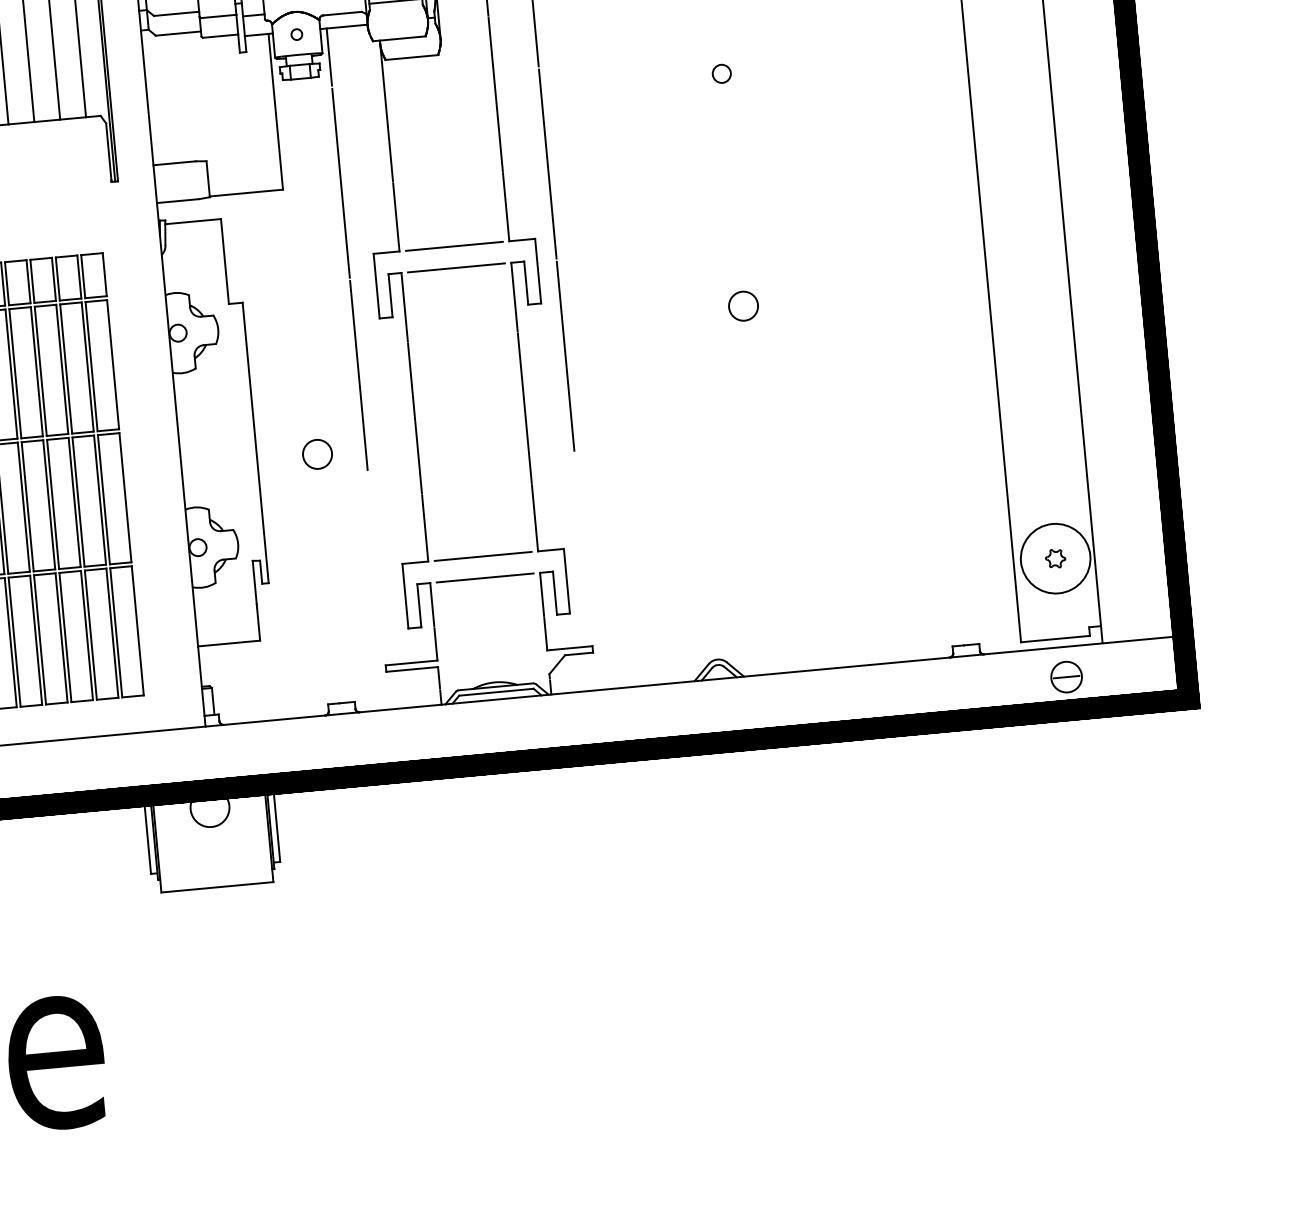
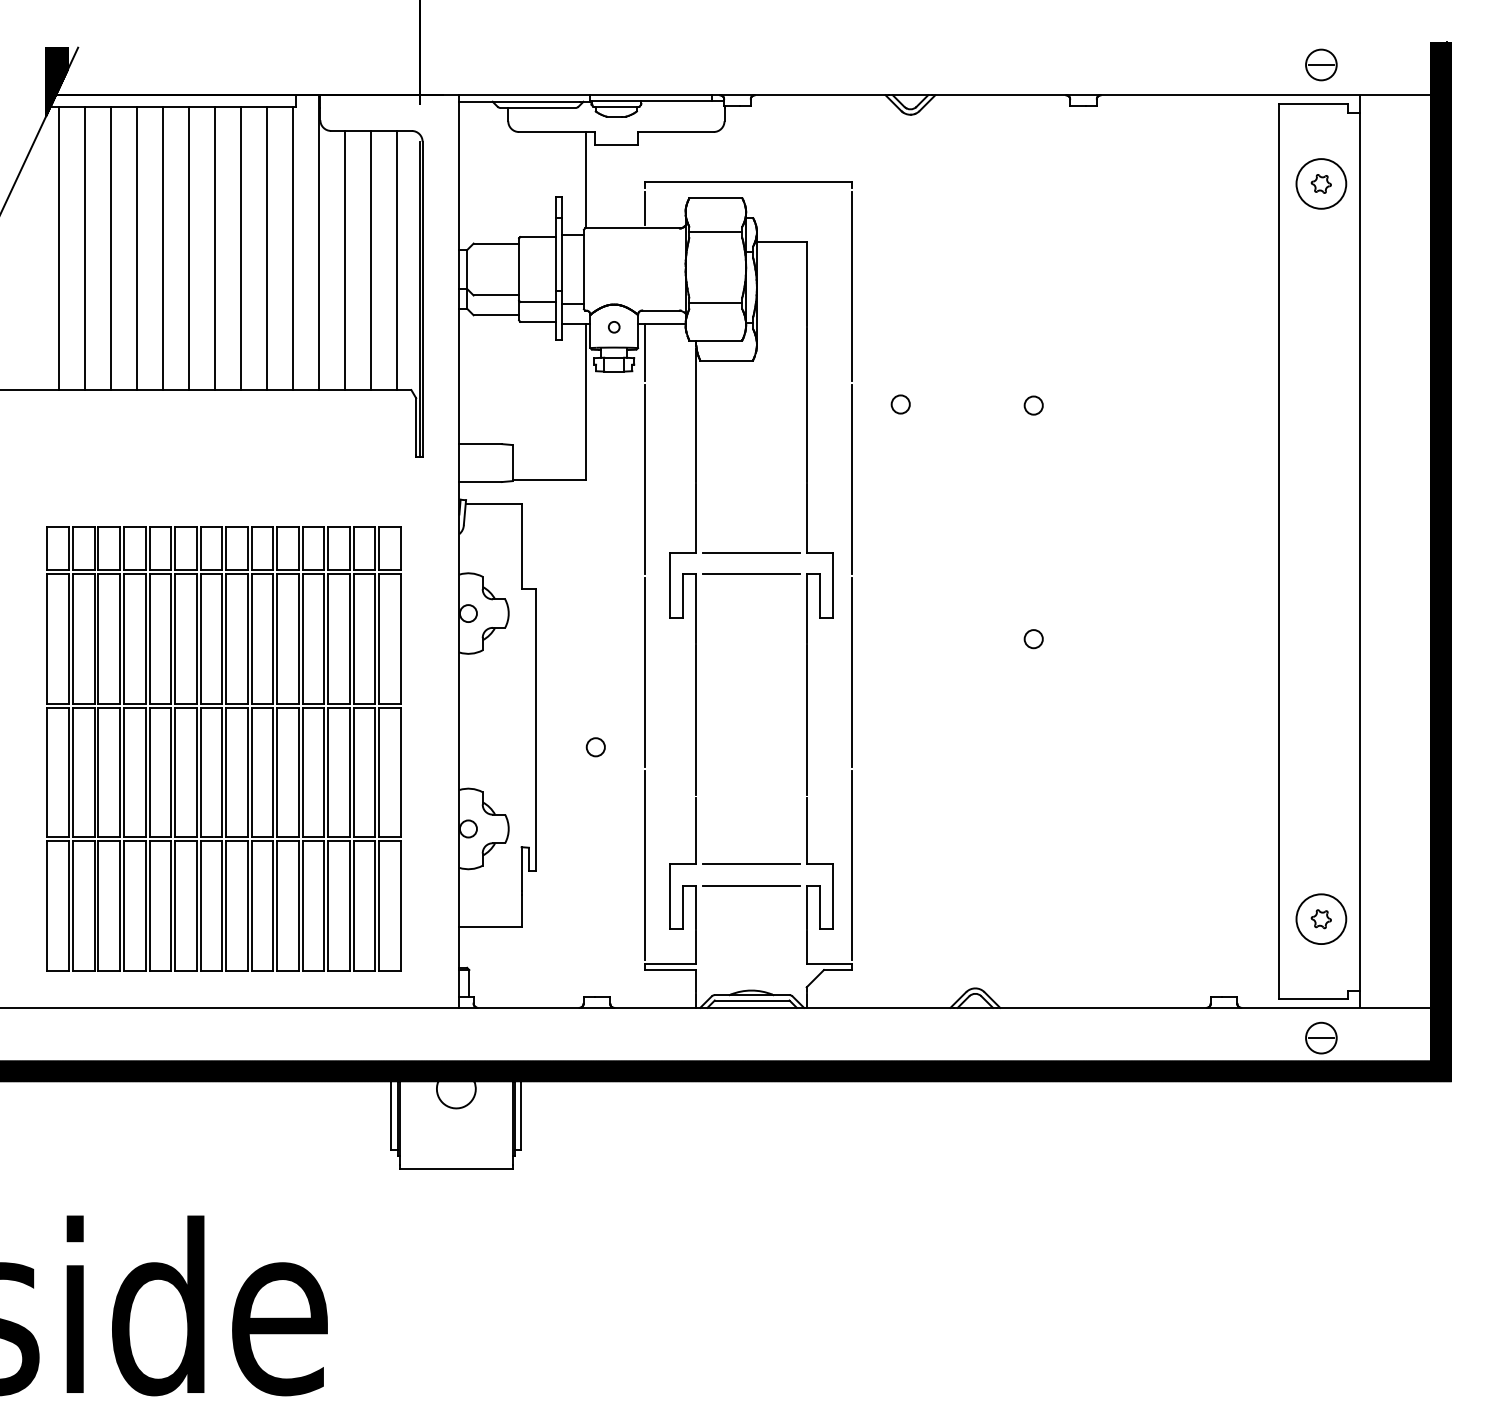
circle: (589, 85) -> (900, 404), added
circle: (743, 306) -> (1033, 639), size x0.62
circle: (317, 454) -> (595, 747), size x0.62
line: (583, 548) -> (852, 865), added
circle: (1055, 558) -> (1321, 919), size x0.71
line: (376, 567) -> (644, 865), added

